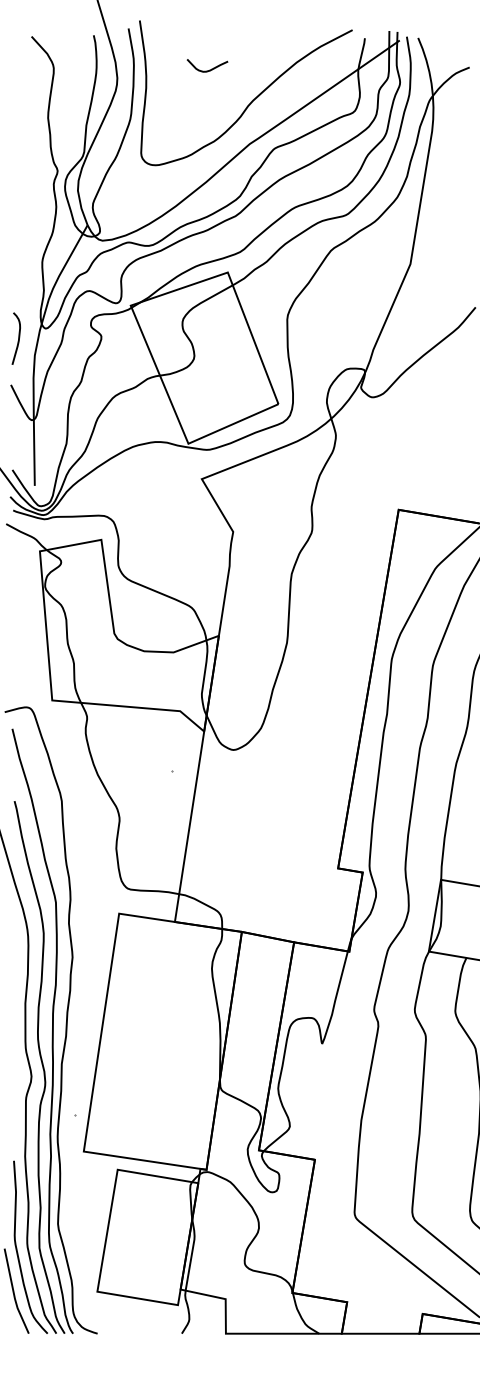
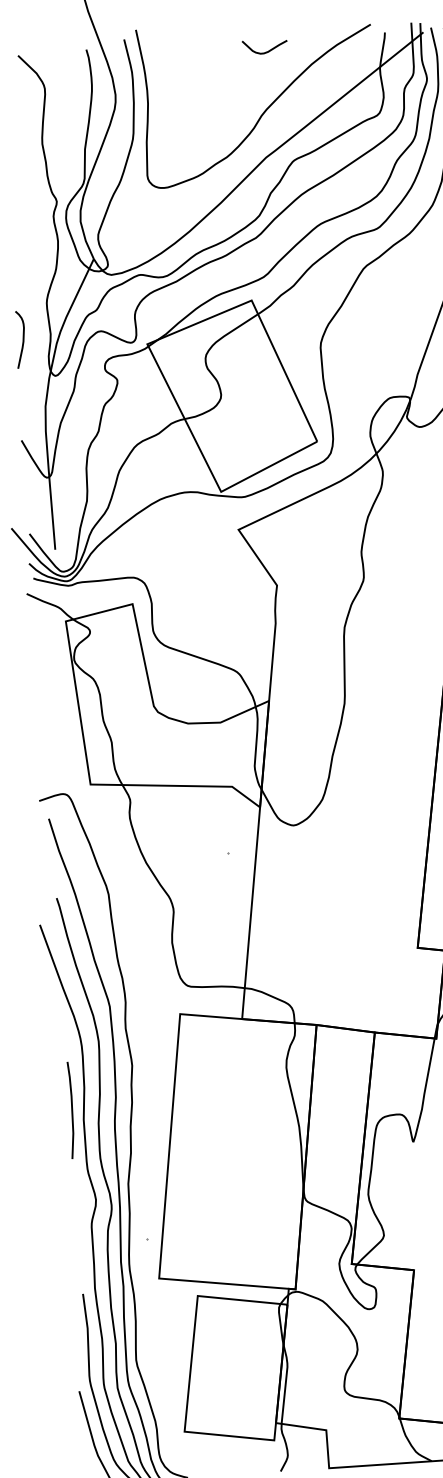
curve: (209, 69) -> (267, 50), moved
curve: (18, 338) -> (22, 339), moved
line: (14, 994) -> (71, 1110), added

